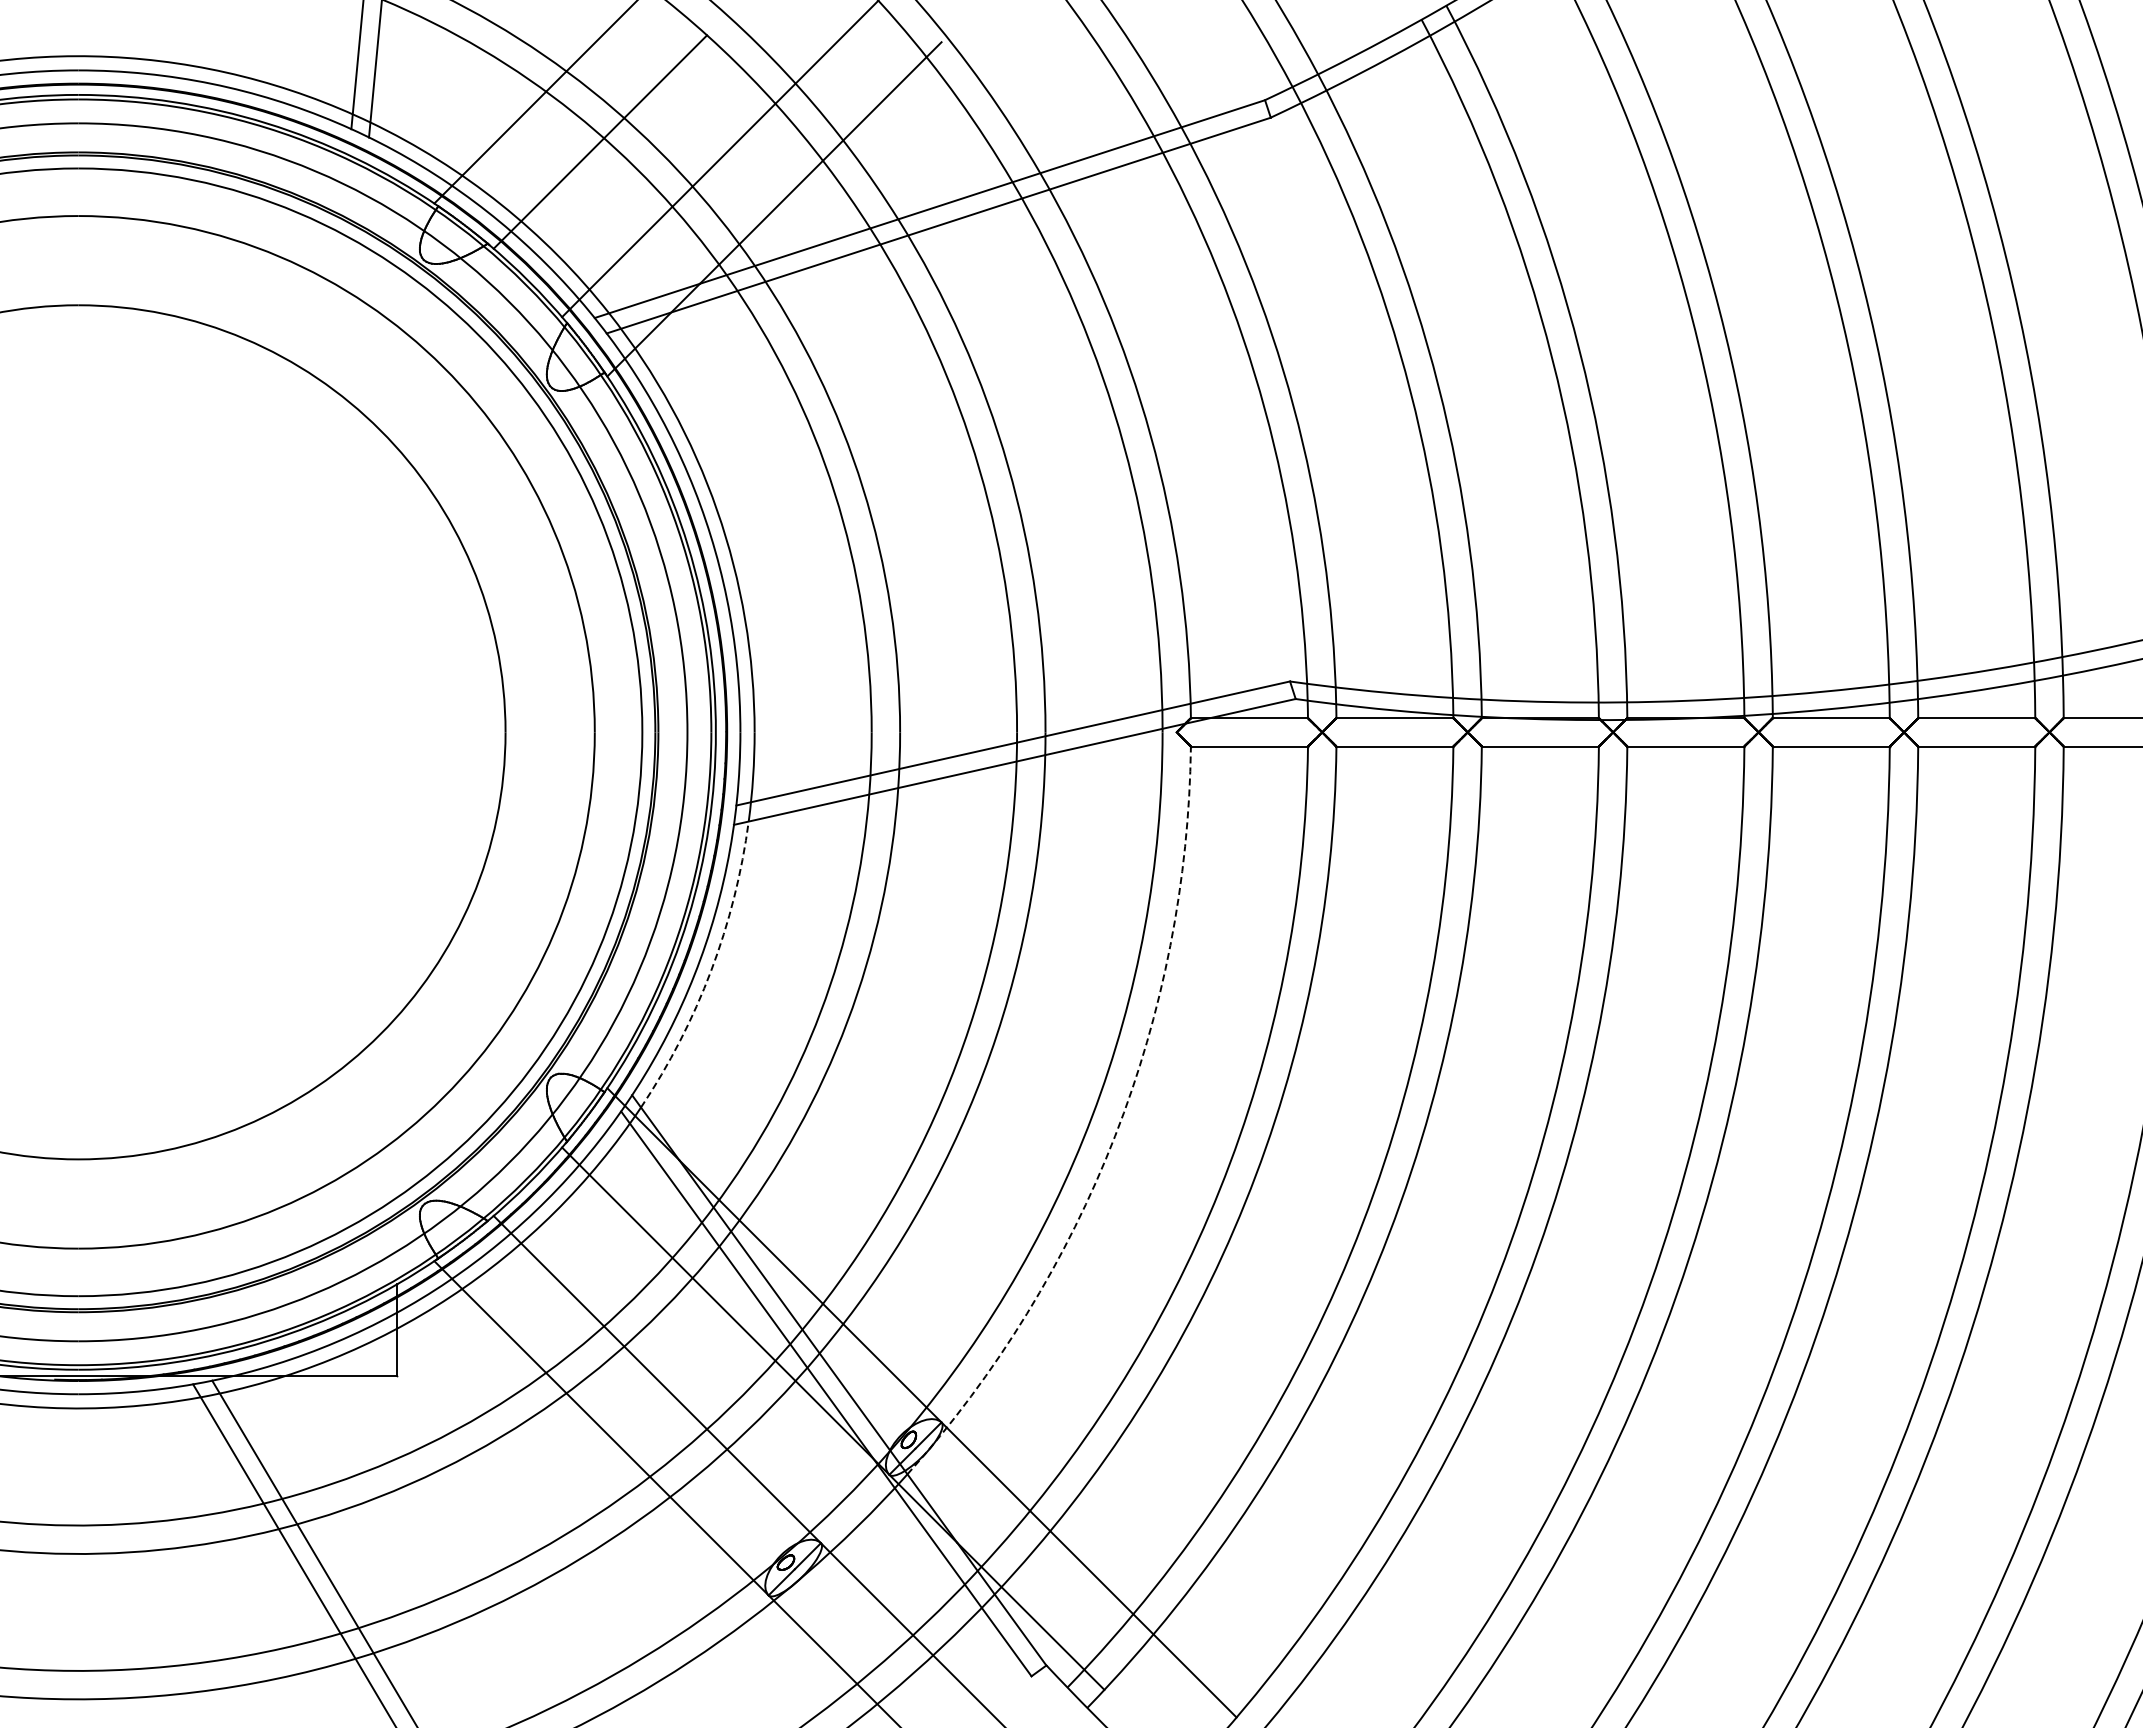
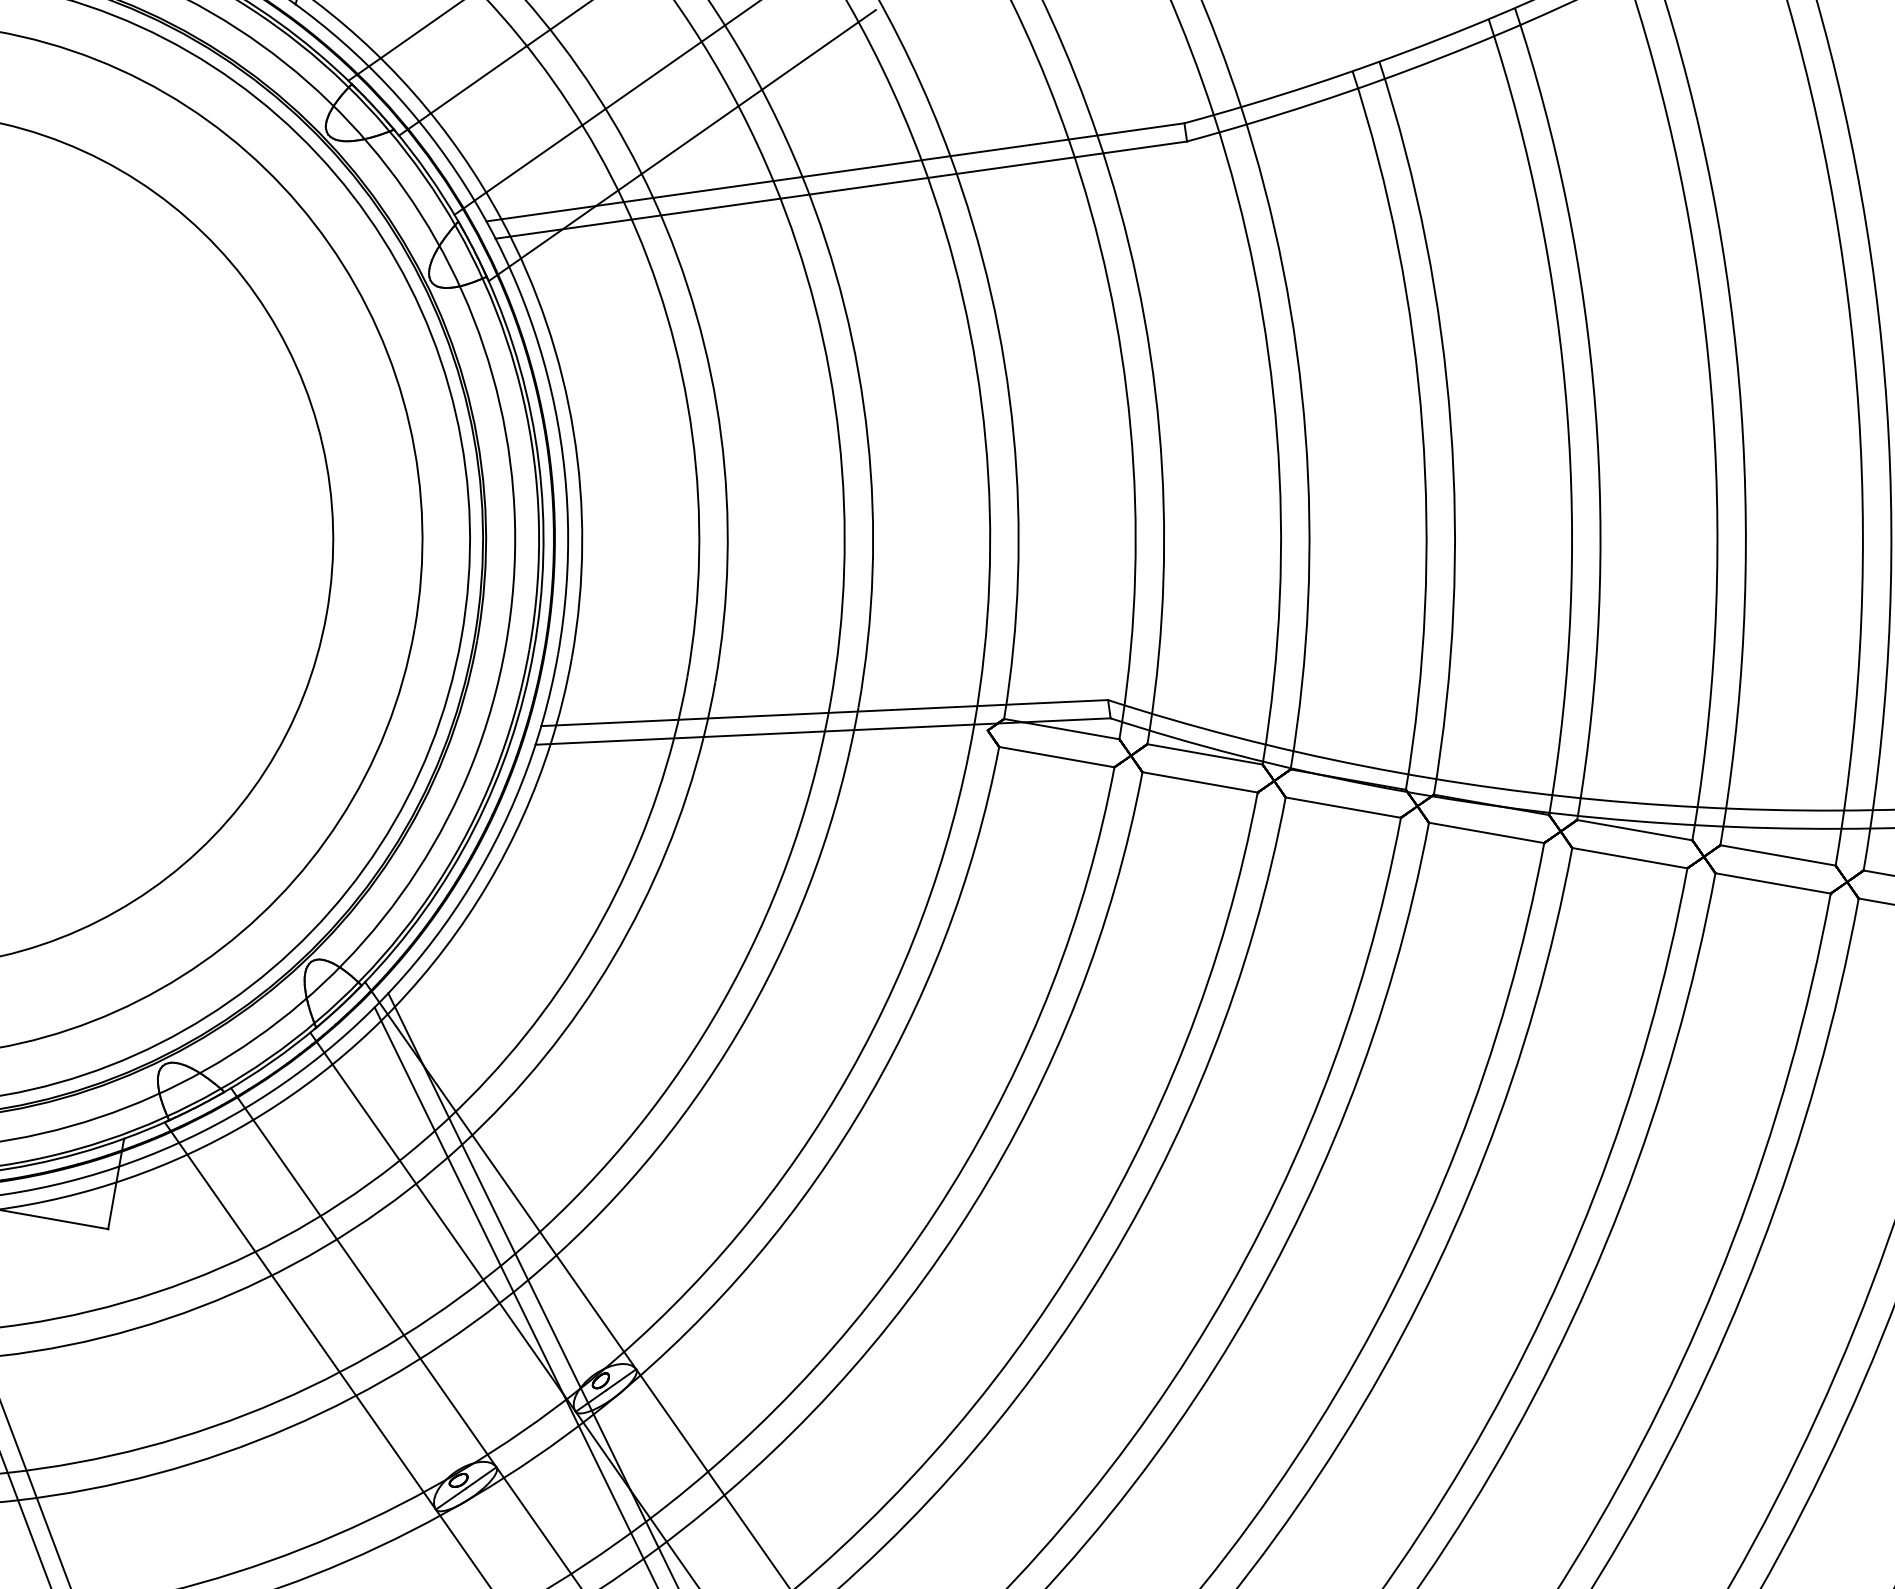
arc: (711, 970) -> (488, 884), dashed -> solid
arc: (1115, 1136) -> (857, 1117), dashed -> solid

